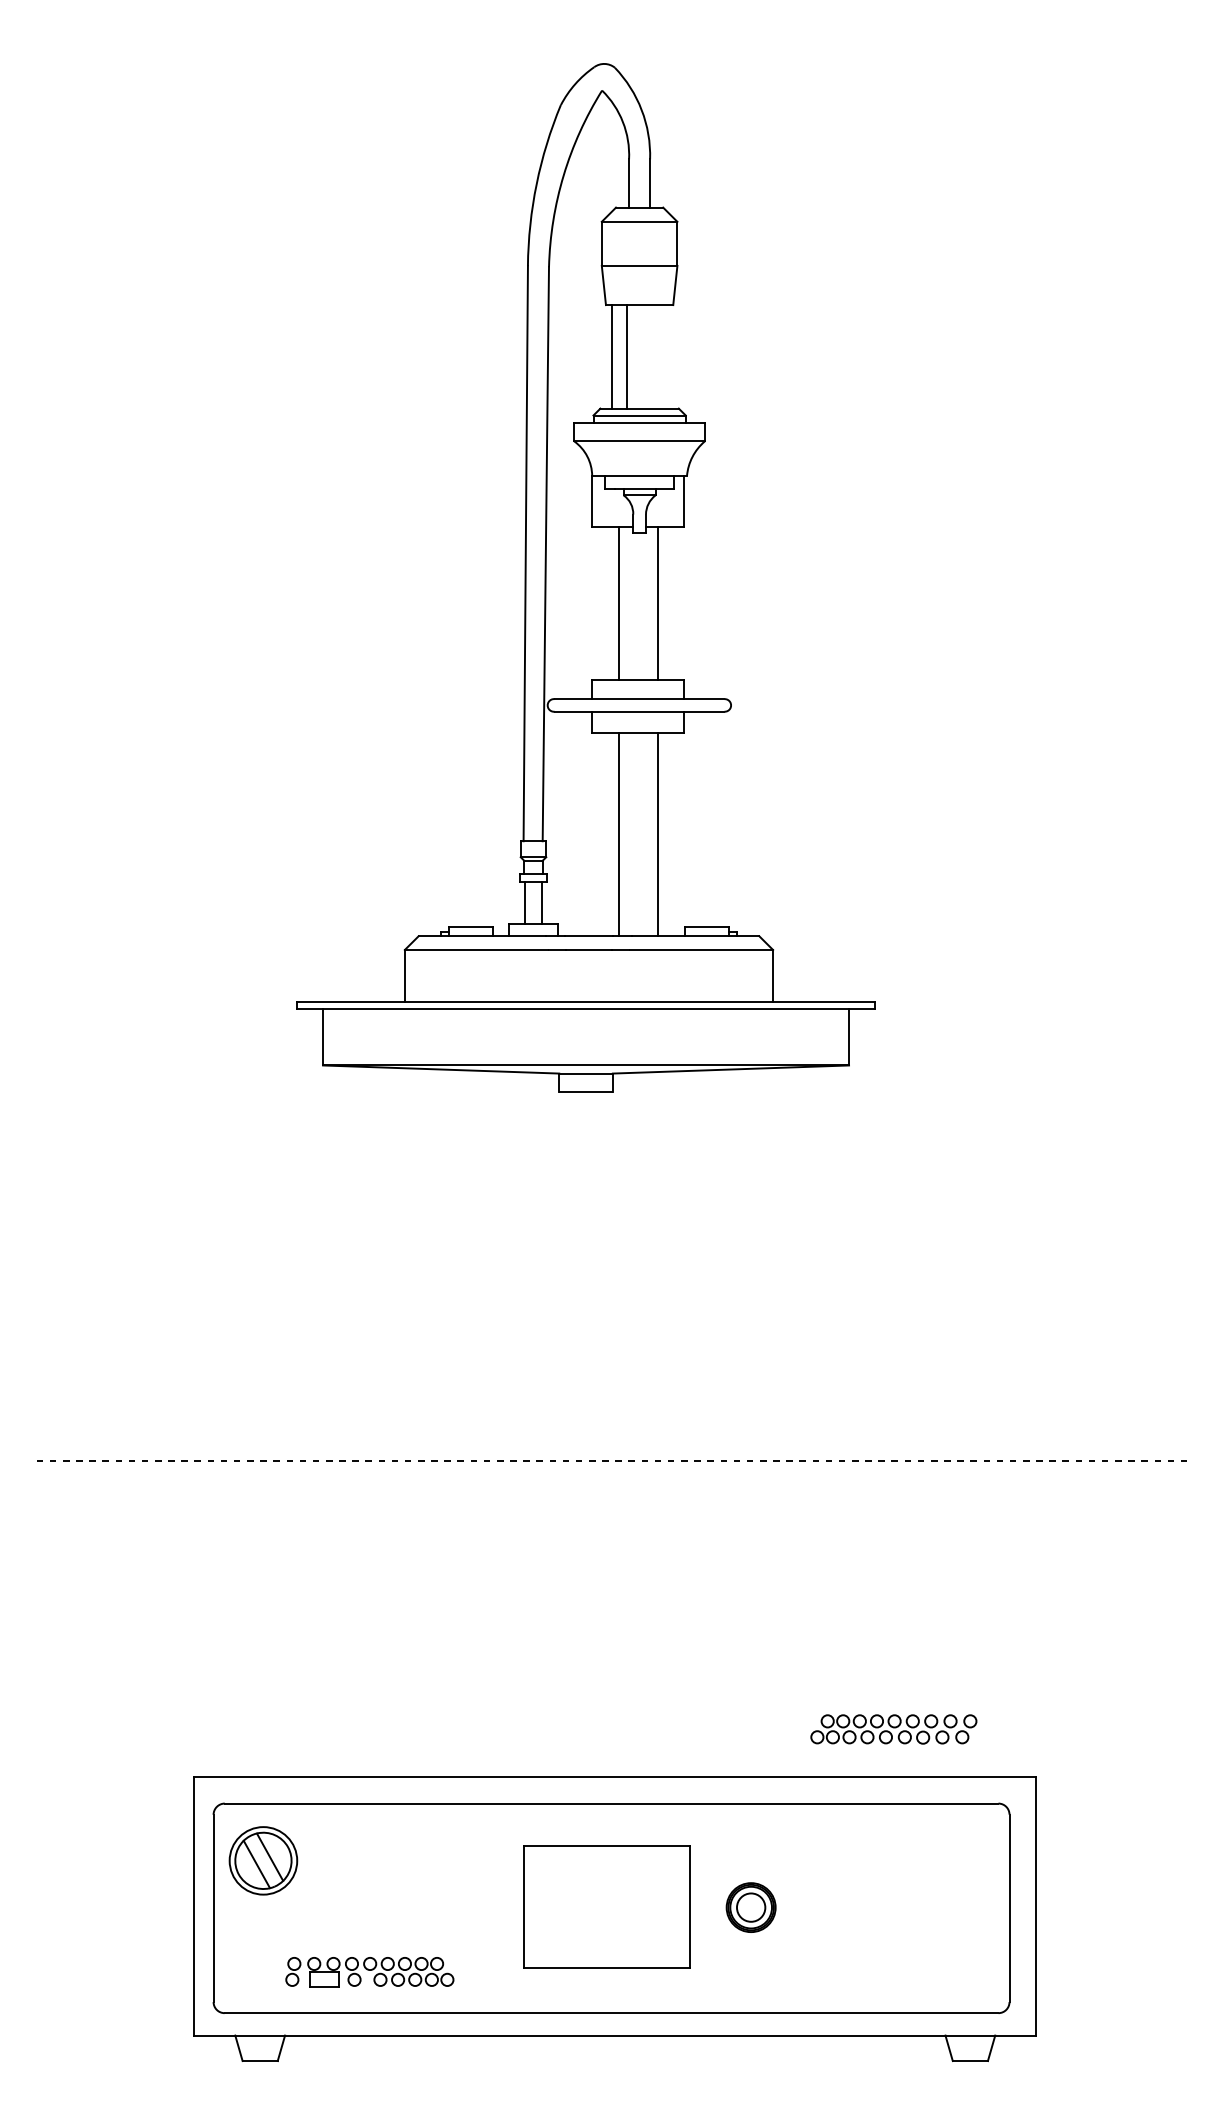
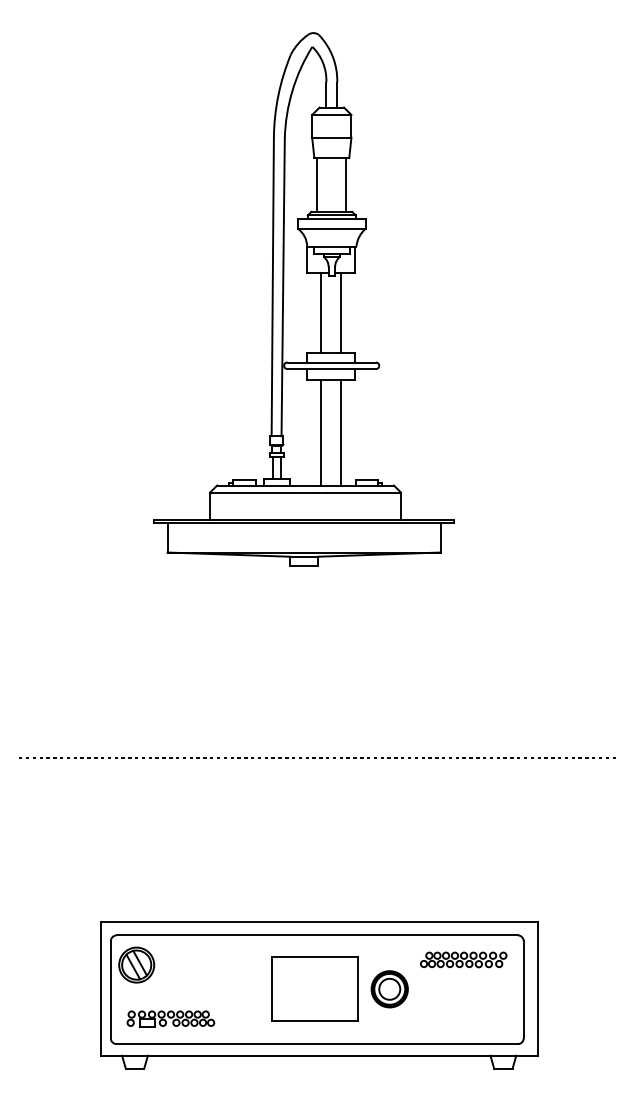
line: (627, 355) -> (346, 184), moved
part: (893, 1728) -> (463, 959), moved
part: (750, 1907) -> (389, 989), size x1.43
part: (369, 1971) -> (170, 1018), moved

